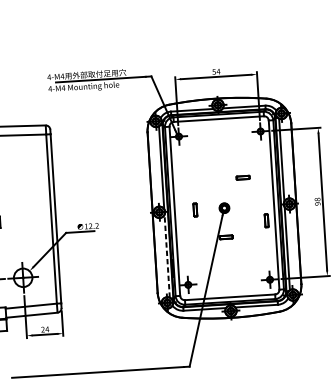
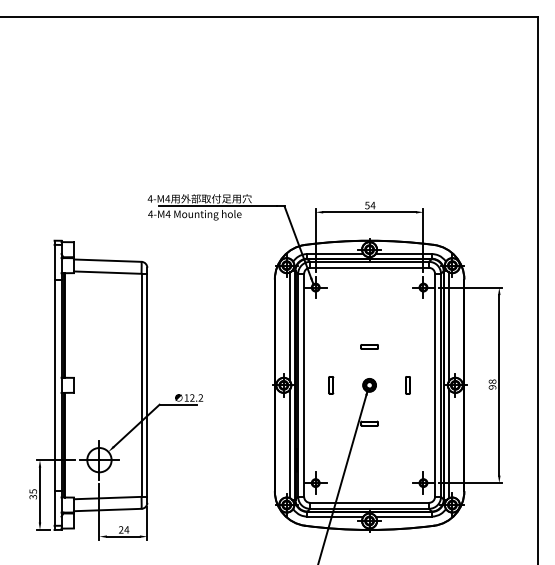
part: (243, 177) -> (369, 346), moved
part: (266, 220) -> (407, 385), moved
line: (167, 256) -> (290, 443), dashed -> solid

